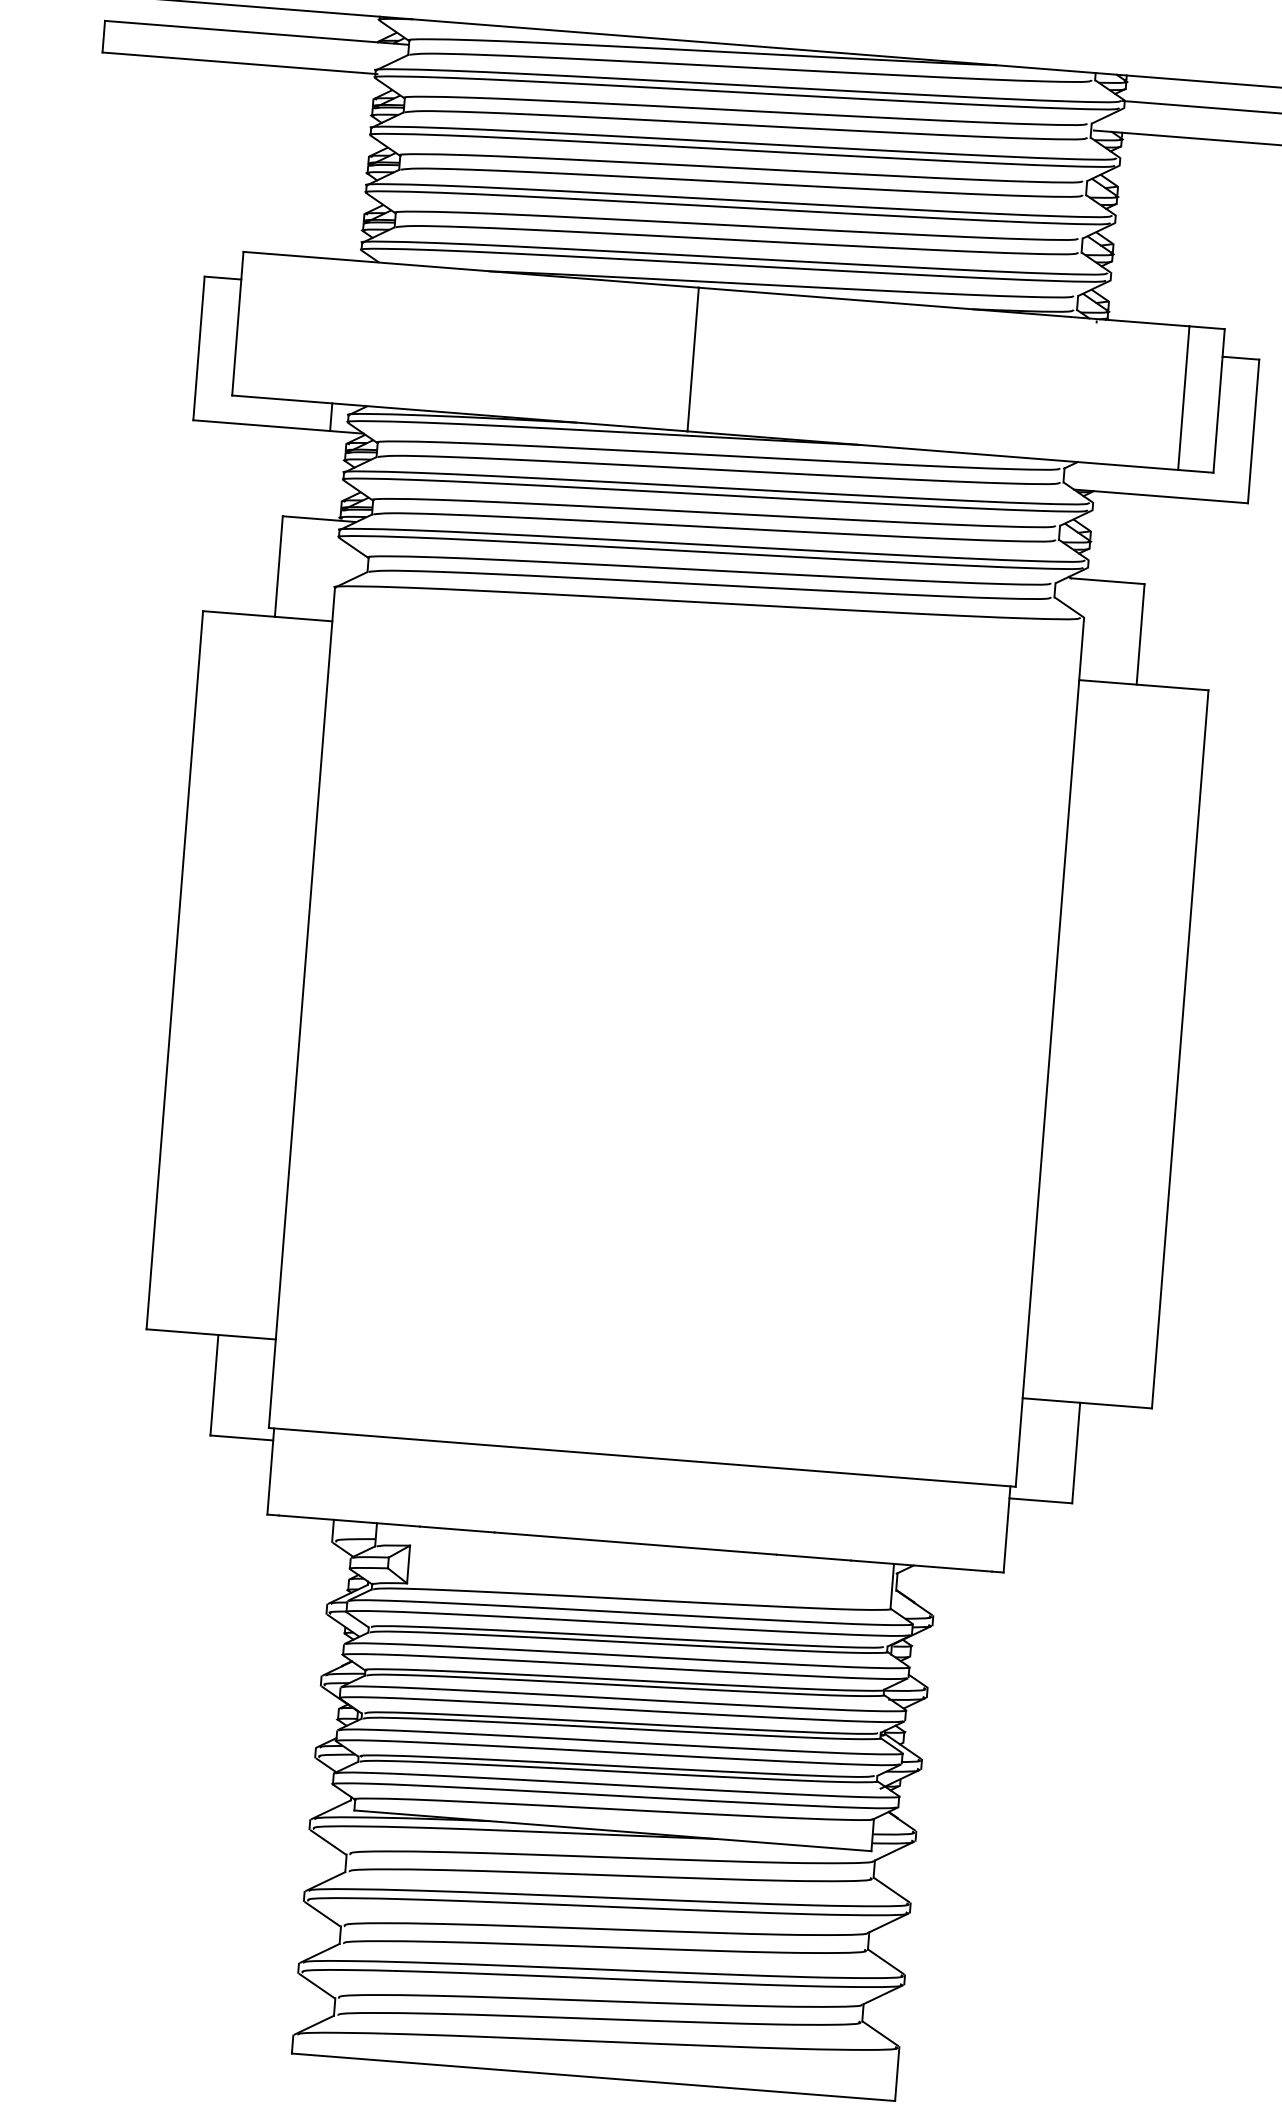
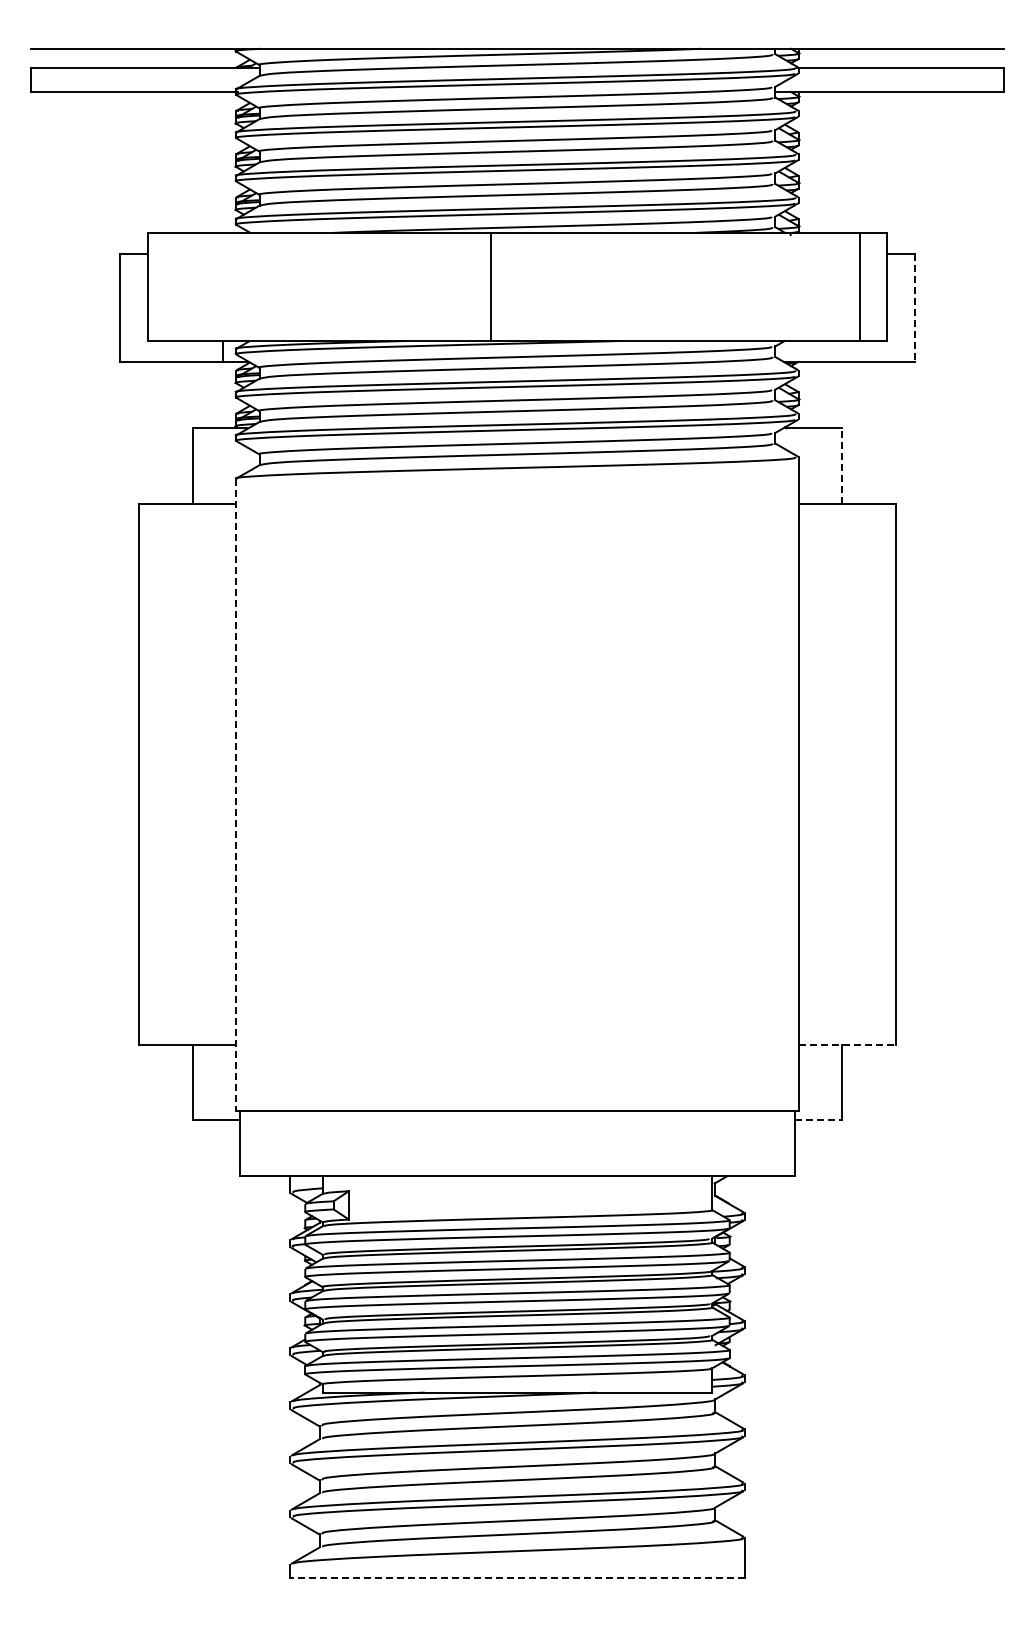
line: (1253, 432) -> (914, 308), solid -> dashed
line: (1140, 634) -> (841, 466), solid -> dashed
line: (302, 1008) -> (236, 795), solid -> dashed
line: (1087, 1402) -> (847, 1044), solid -> dashed
line: (1041, 1500) -> (818, 1120), solid -> dashed
line: (593, 2077) -> (517, 1578), solid -> dashed

